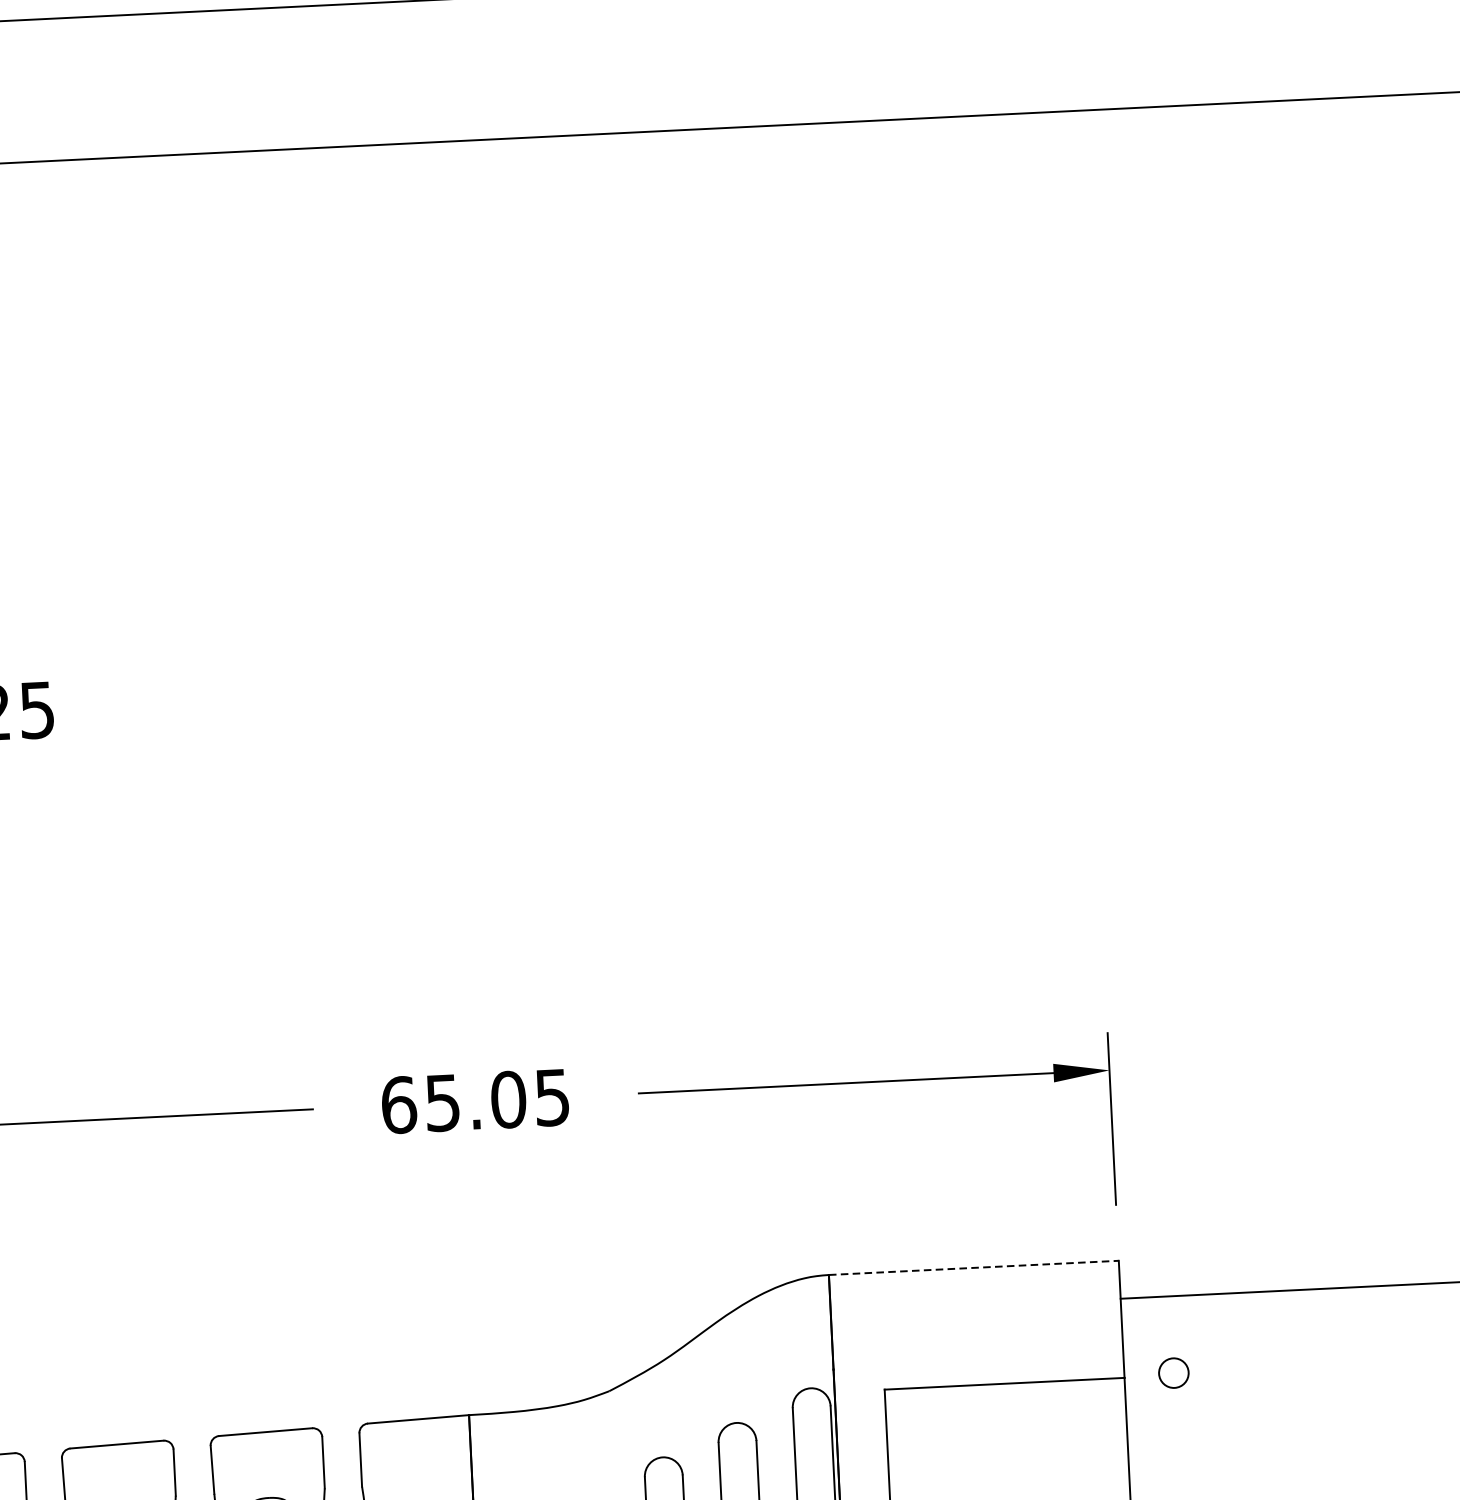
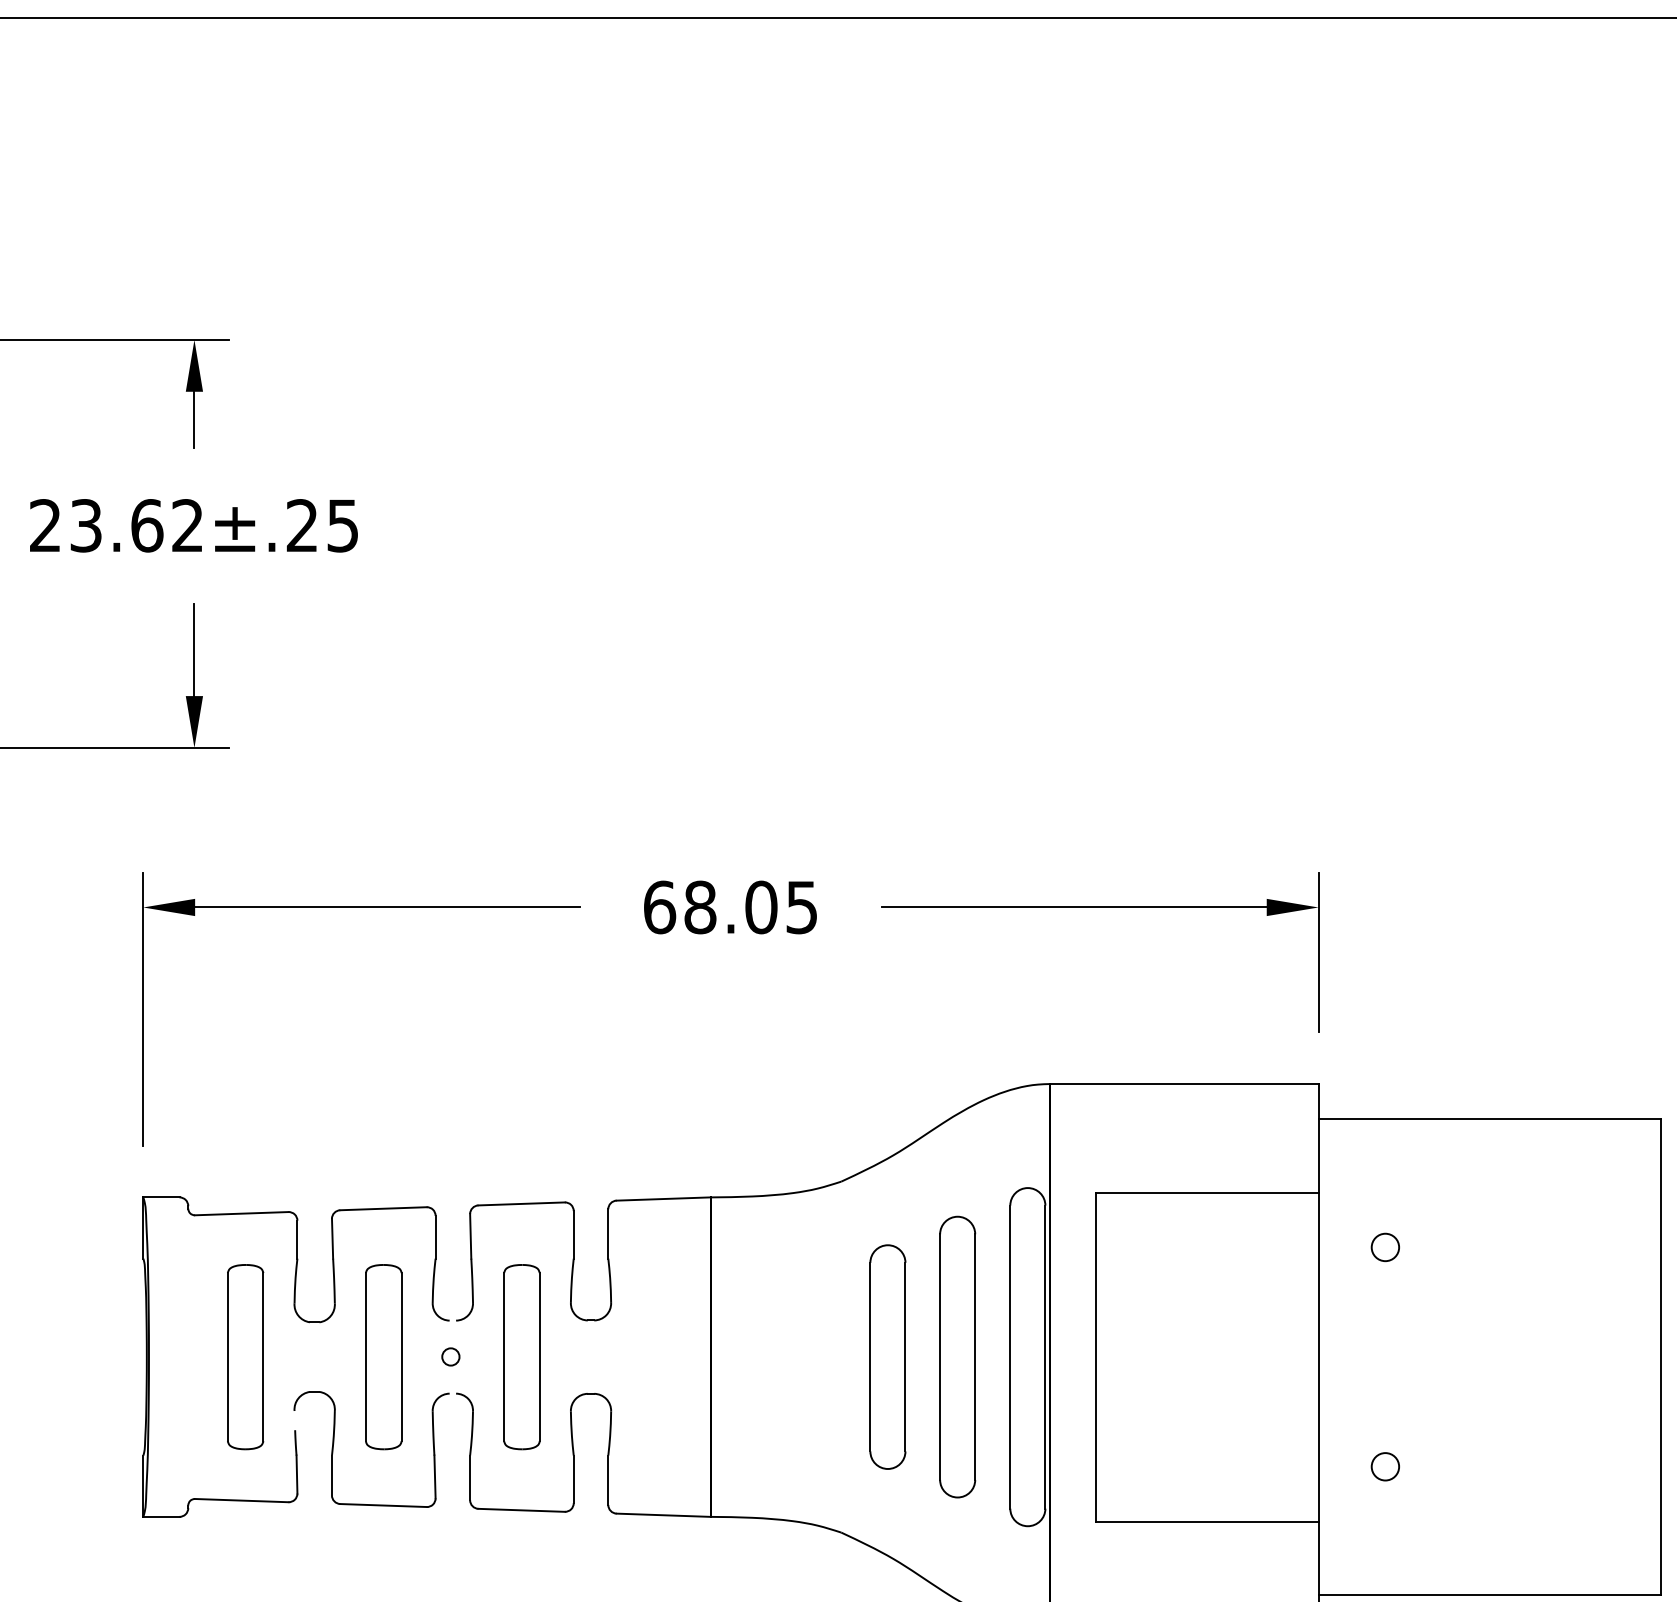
text: (442, 1103) -> (700, 907), 65.05 -> 68.05
line: (974, 1268) -> (1184, 1084), dashed -> solid
circle: (1172, 1373) -> (1384, 1247), moved

